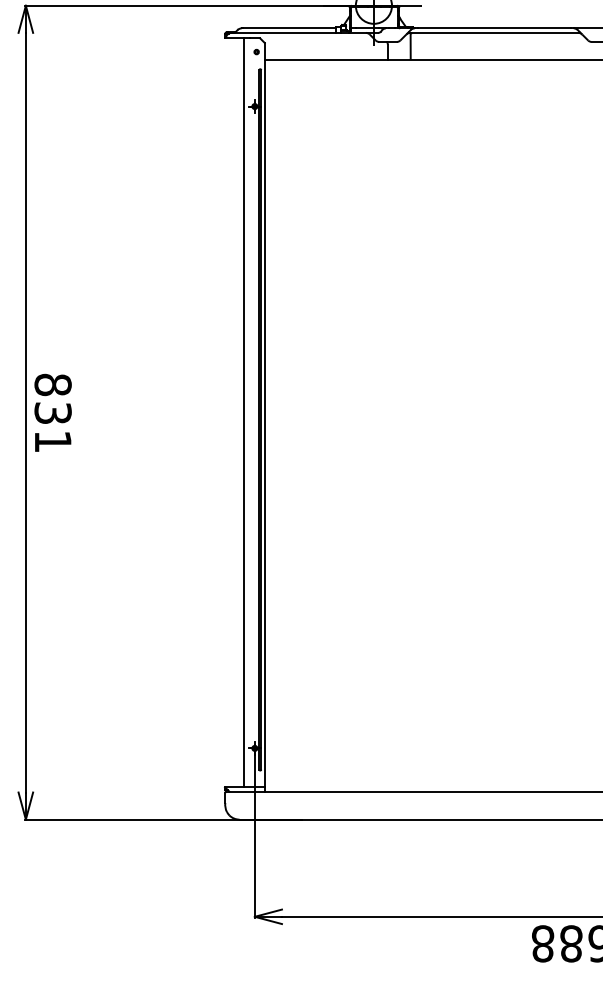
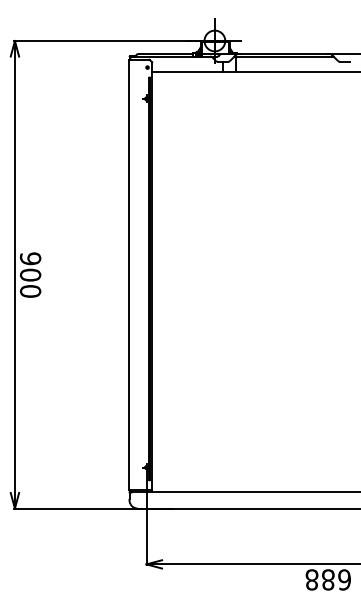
text: (52, 412) -> (30, 274), 831 -> 900
line: (244, 412) -> (129, 274), moved

